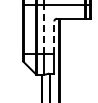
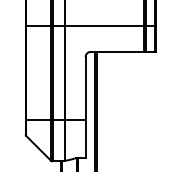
line: (43, 29) -> (64, 72), dashed -> solid
line: (54, 37) -> (85, 88), dashed -> solid

